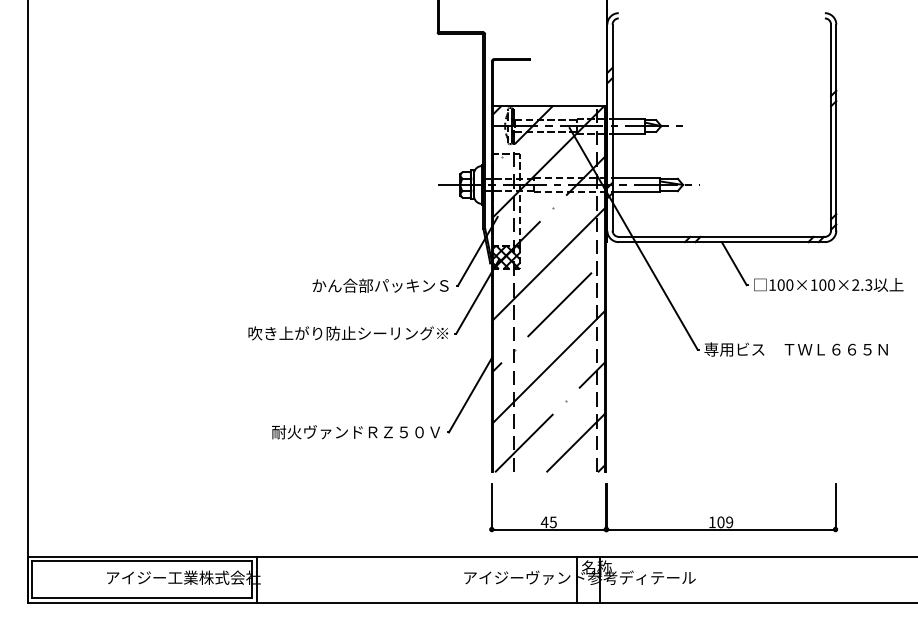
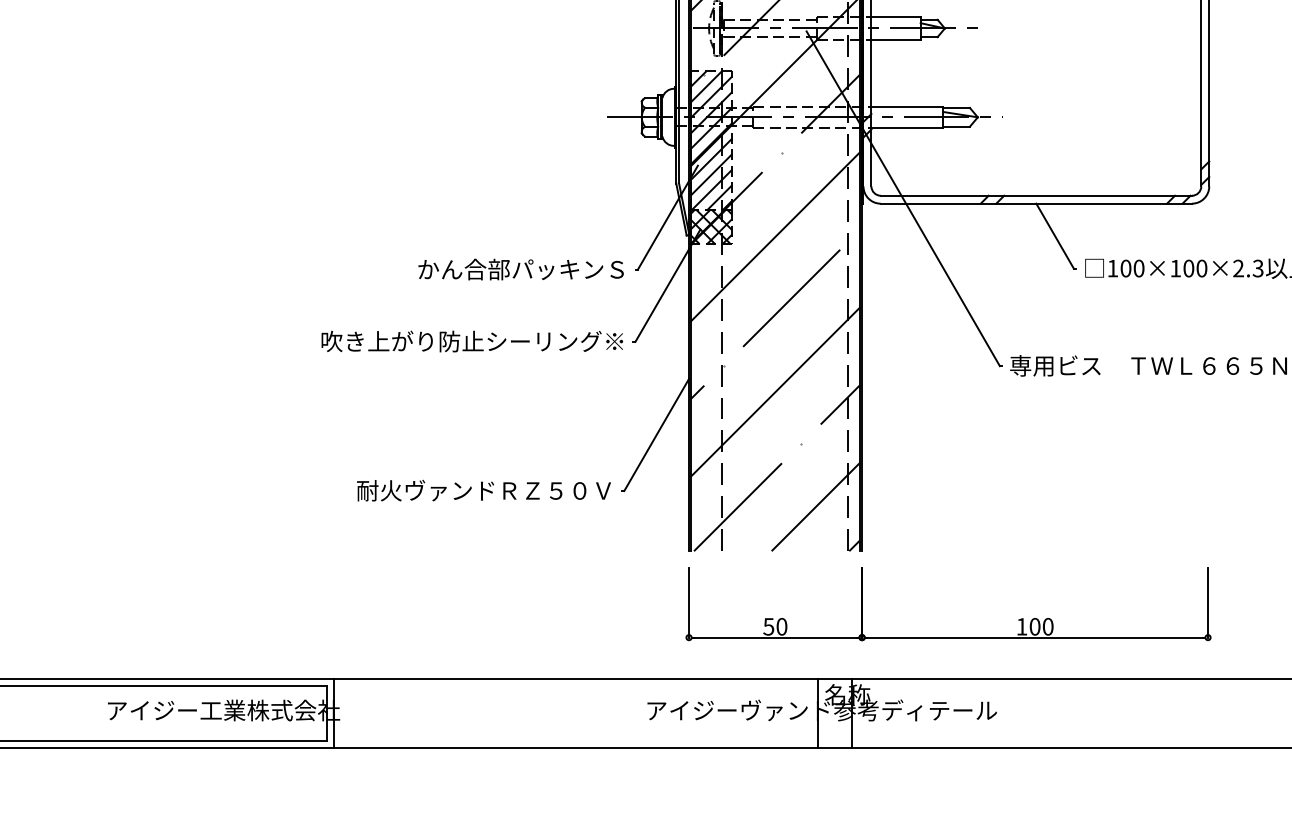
hatch: (506, 200) -> (711, 140), added
text: (548, 522) -> (774, 627), 45 -> 50
text: (729, 522) -> (1047, 627), 109 -> 100

